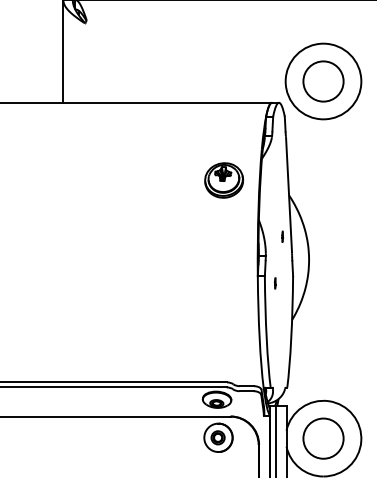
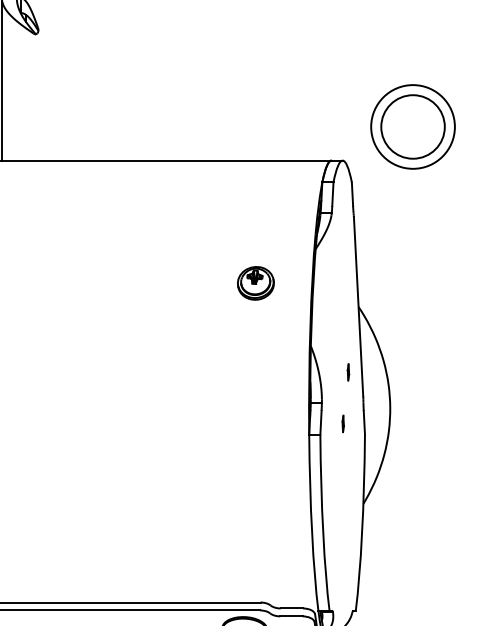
circle: (323, 81) -> (413, 126), size x0.7
part: (223, 180) -> (254, 283), size x0.6
part: (274, 283) -> (341, 424), moved

